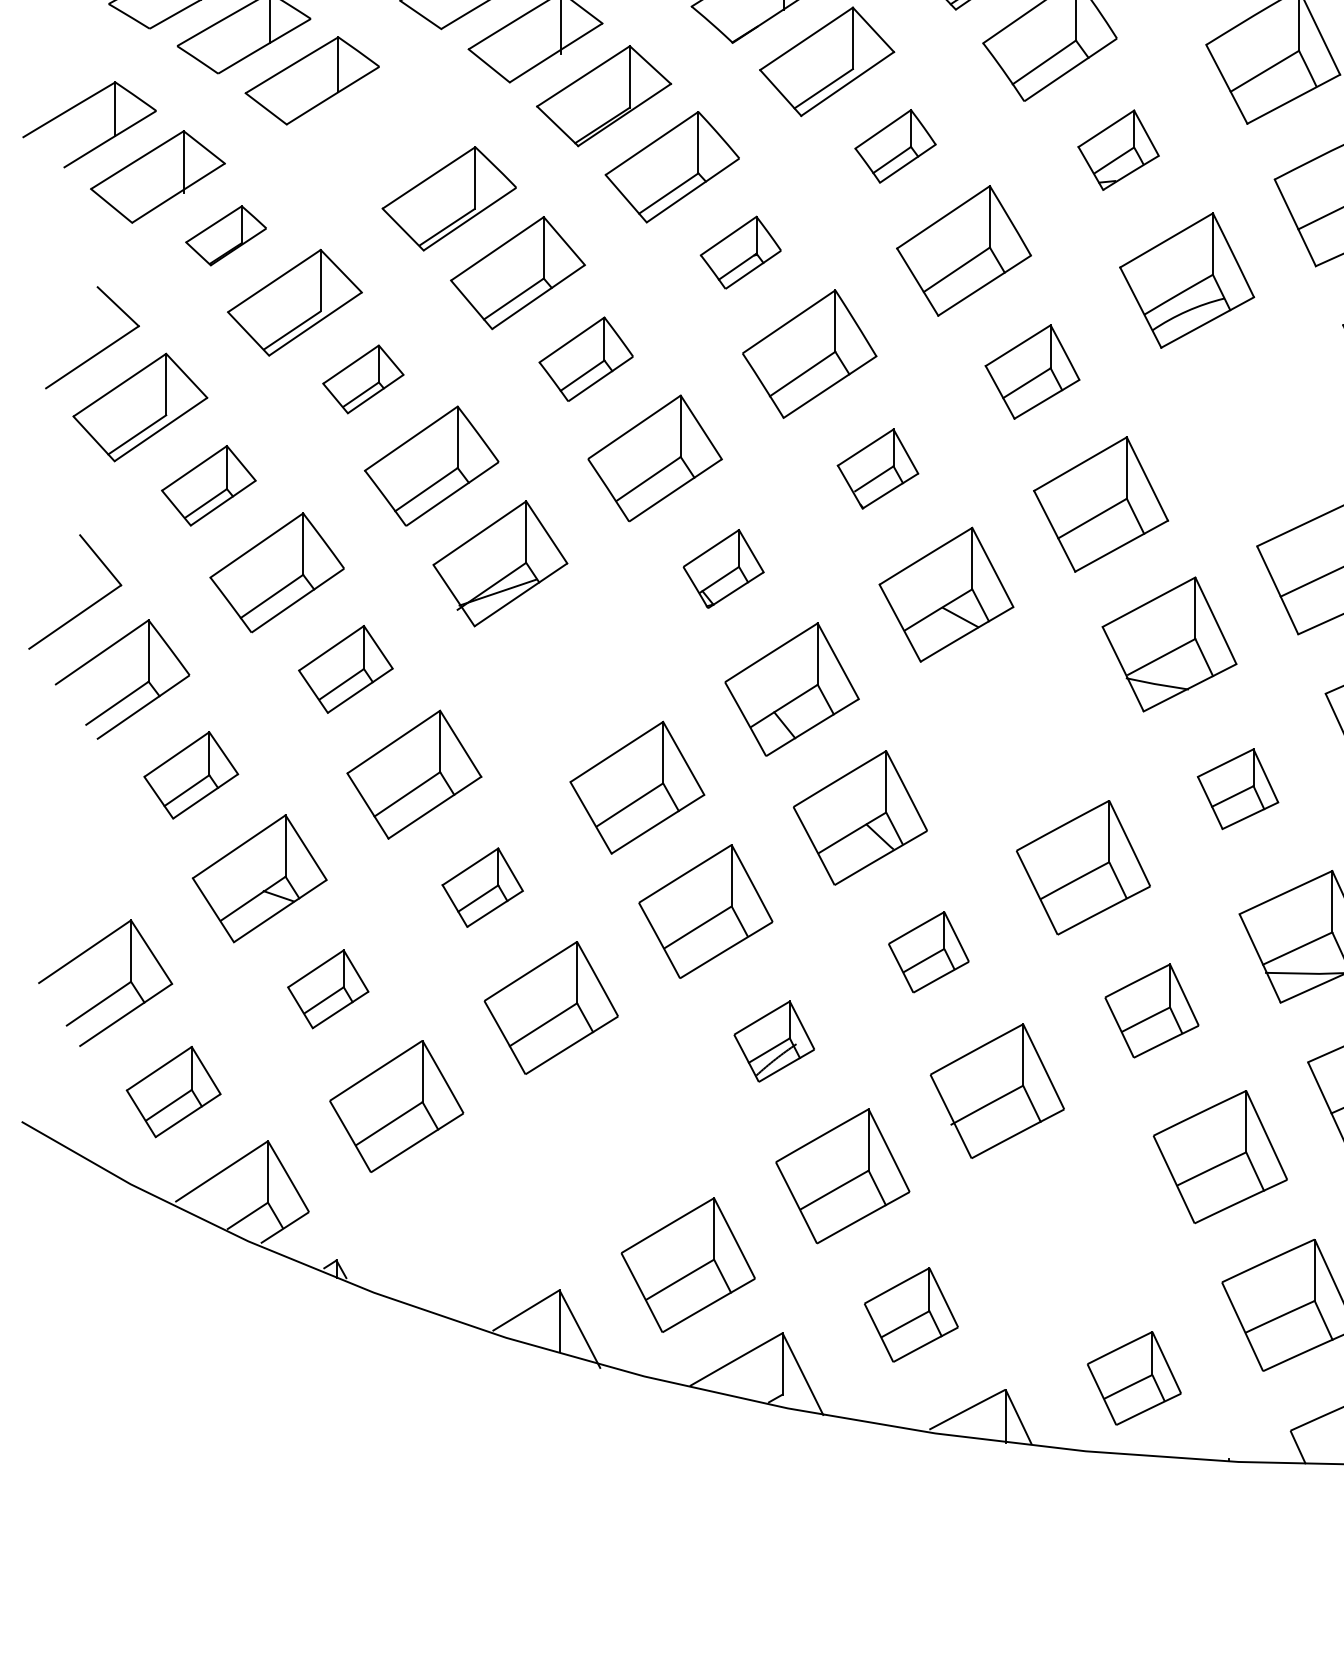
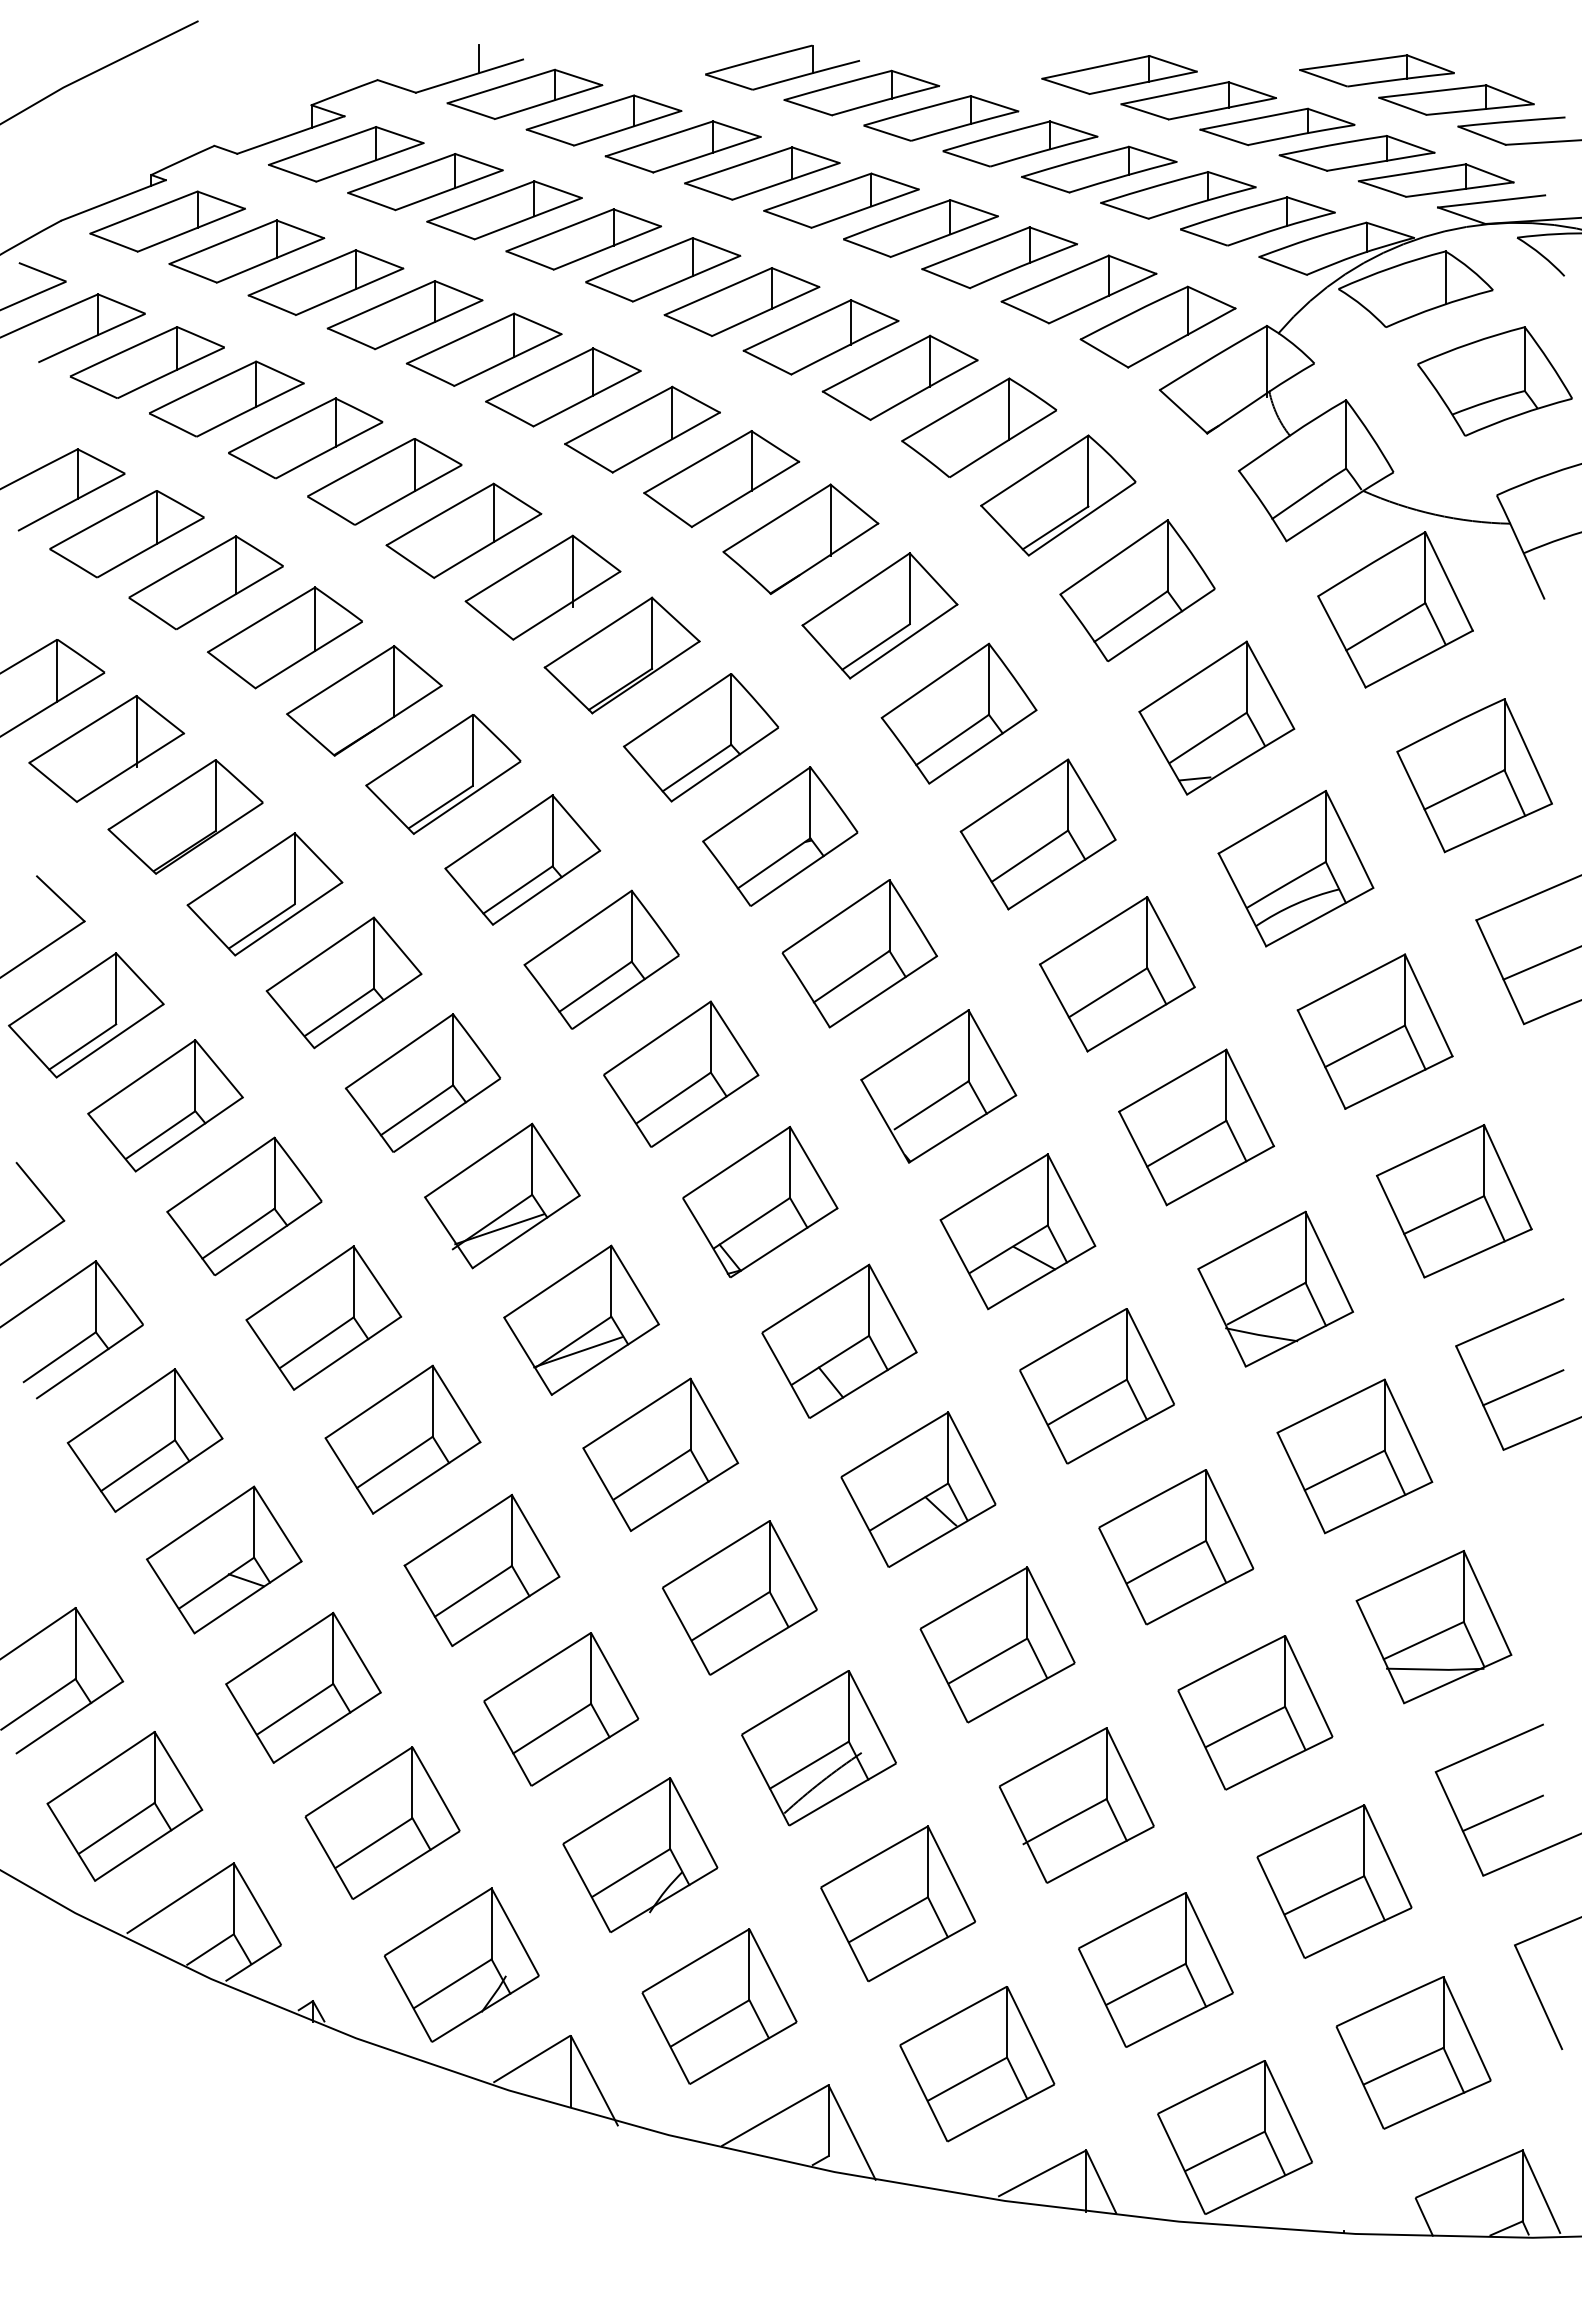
part: (381, 135) -> (364, 700), added
part: (895, 146) -> (958, 713), size x1.67
part: (1118, 149) -> (1216, 717), size x1.67
part: (226, 235) -> (185, 816), size x1.67
part: (741, 252) -> (780, 836), size x1.67
part: (586, 359) -> (601, 959), size x1.43
part: (1032, 372) -> (1117, 974), size x1.43
part: (362, 379) -> (343, 982), size x1.67
part: (1255, 421) -> (1374, 1031), added
part: (877, 469) -> (938, 1086), size x1.67
part: (208, 485) -> (165, 1105), size x1.43
part: (723, 568) -> (760, 1201), size x1.67
part: (345, 668) -> (323, 1317), size x1.43
part: (568, 670) -> (581, 1319), added
part: (1014, 728) -> (1096, 1386), added
part: (190, 775) -> (144, 1440), size x1.43
part: (1237, 789) -> (1354, 1456), size x1.67
part: (482, 887) -> (481, 1569), size x1.67
part: (928, 951) -> (997, 1644), size x1.67
part: (328, 989) -> (303, 1687), size x1.67
part: (1152, 1010) -> (1255, 1712), size x1.43
part: (773, 1041) -> (818, 1748), size x1.67
part: (173, 1092) -> (124, 1806), size x1.43
part: (619, 1133) -> (640, 1854), added
part: (465, 1228) -> (461, 1964), added
part: (1065, 1233) -> (1155, 1969), added
part: (911, 1315) -> (977, 2064), size x1.43
part: (1133, 1378) -> (1234, 2137), size x1.43

